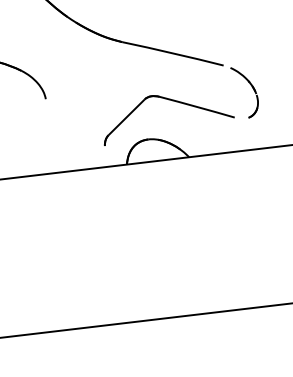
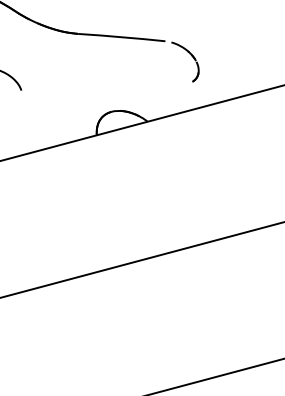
part: (172, 101) -> (127, 77), removed

